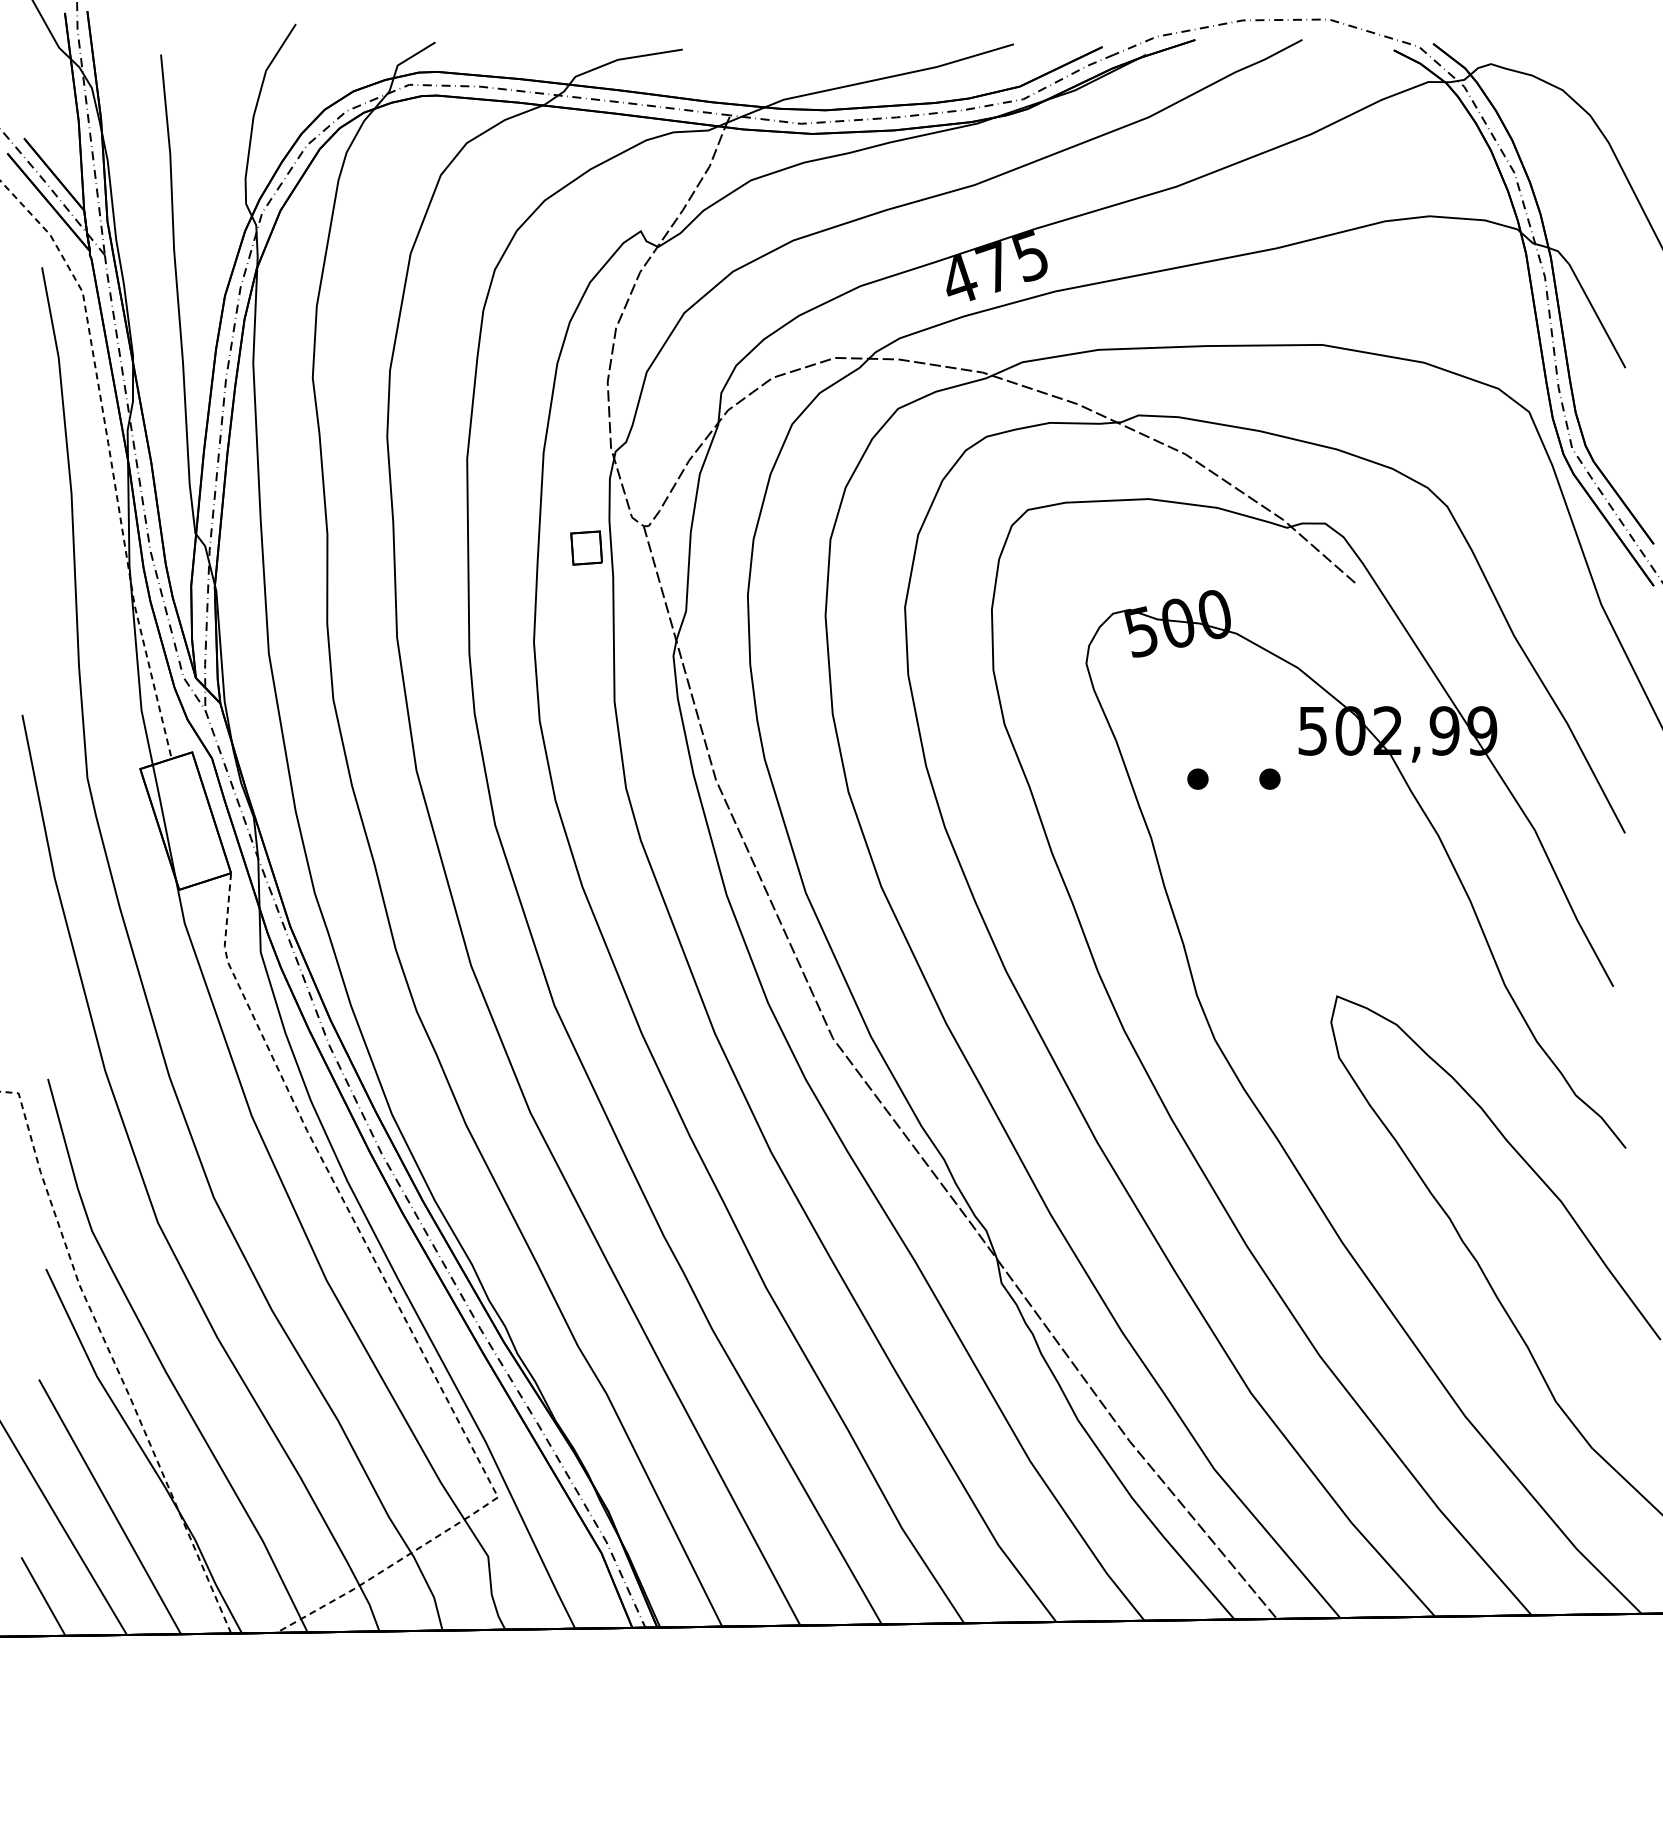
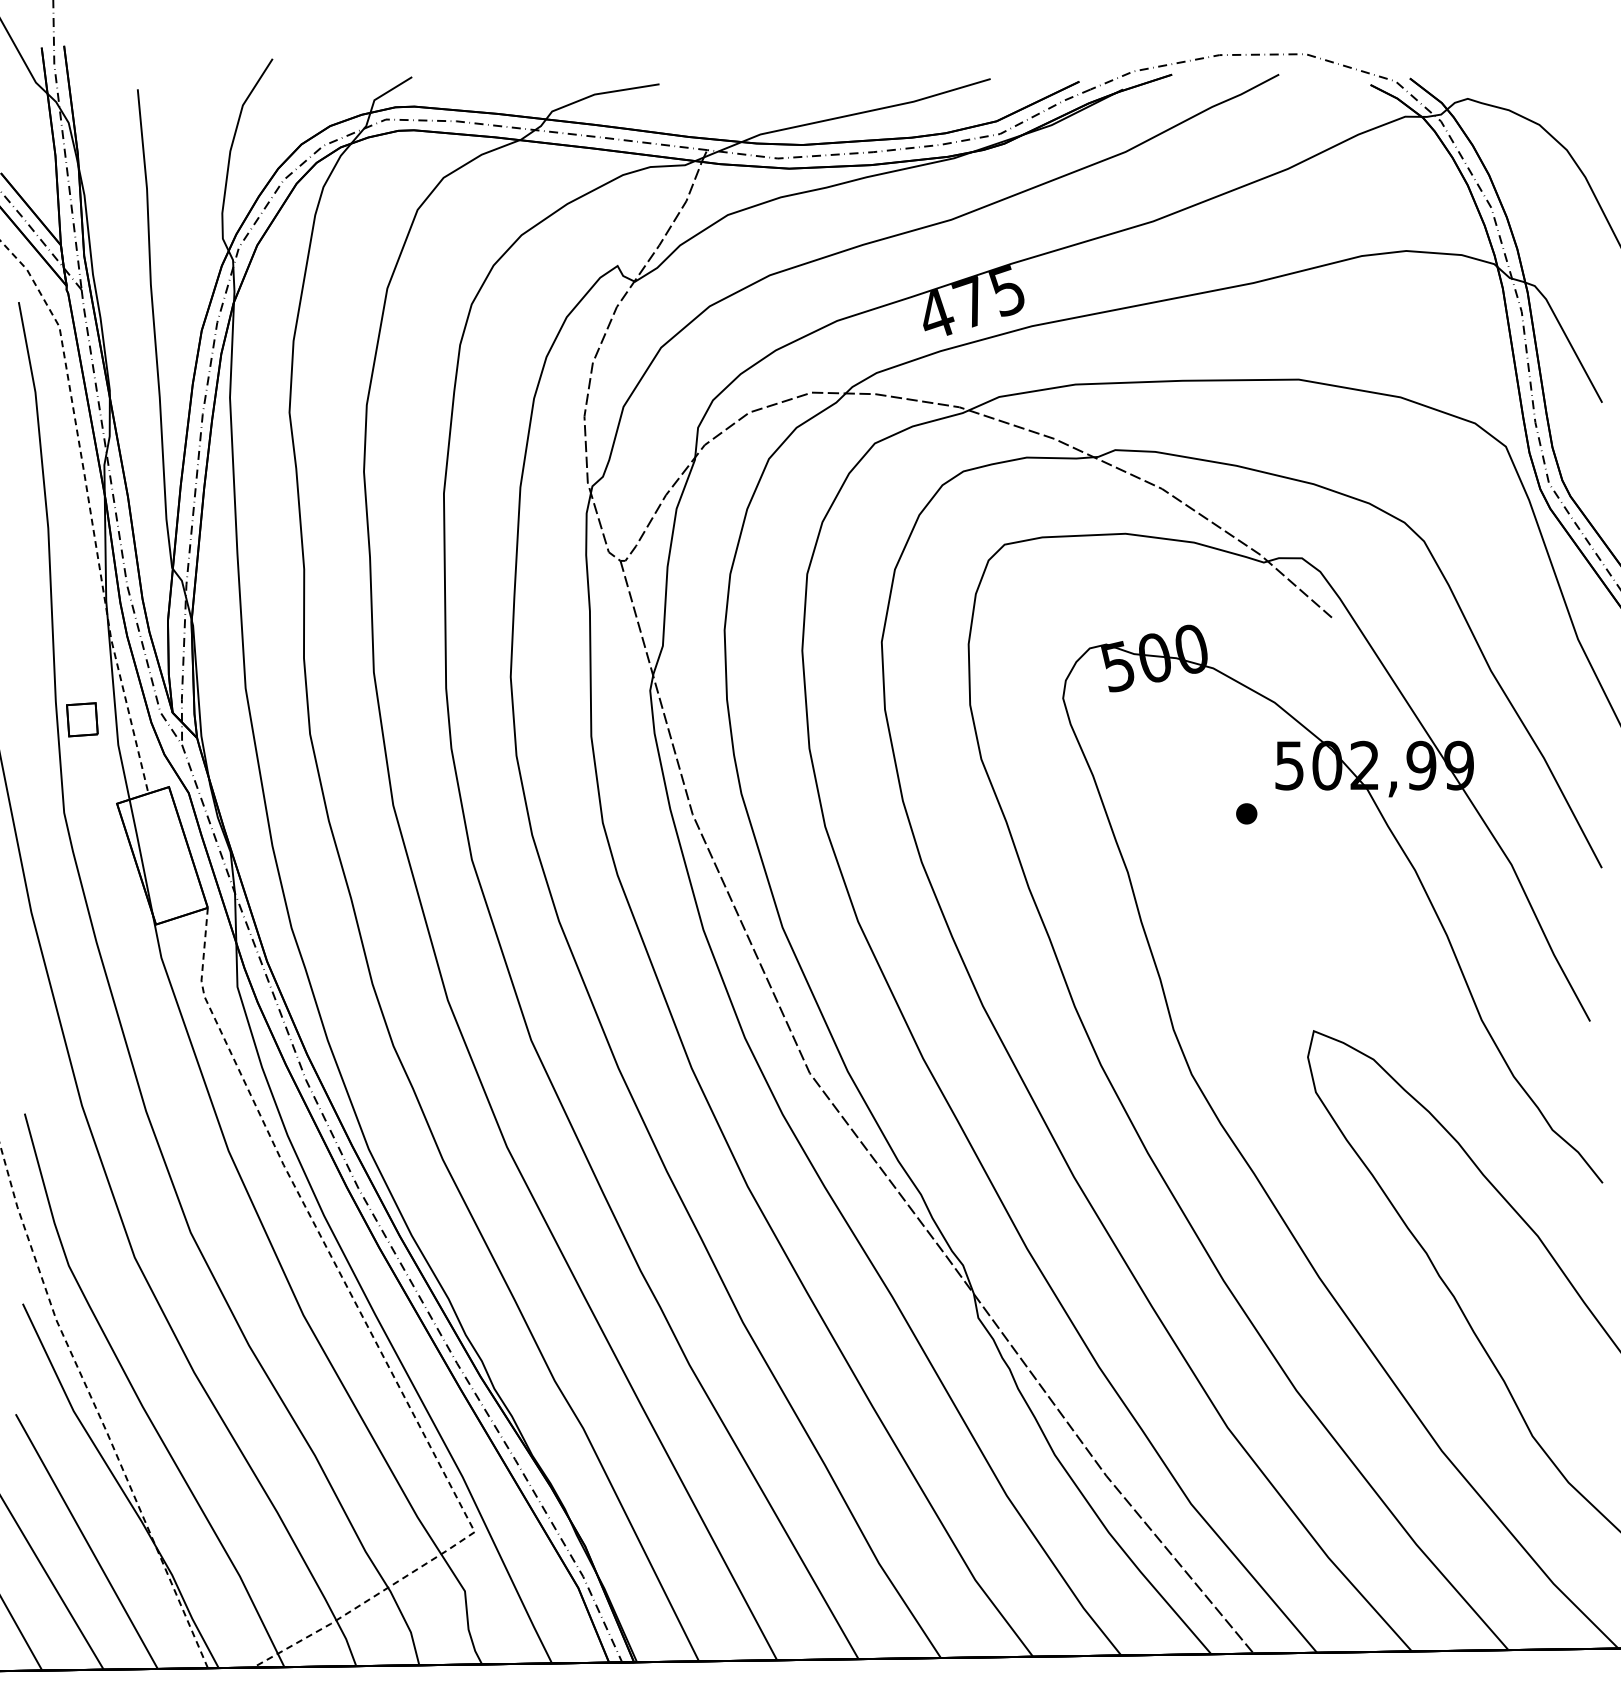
part: (586, 547) -> (82, 719), moved
part: (1197, 778) -> (1174, 813), removed

